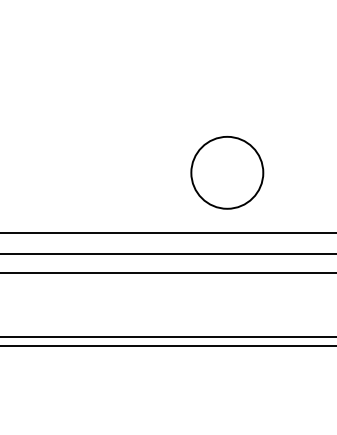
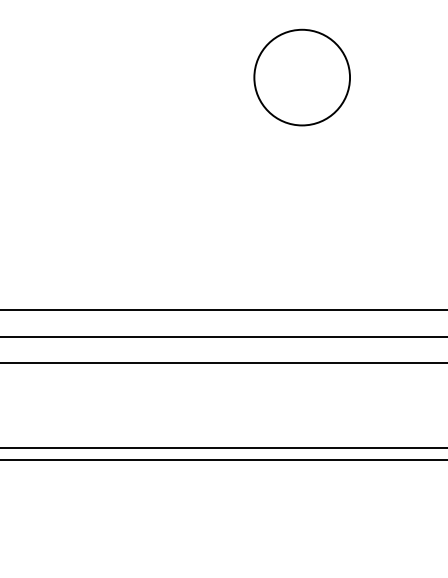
circle: (226, 172) -> (301, 77), moved

